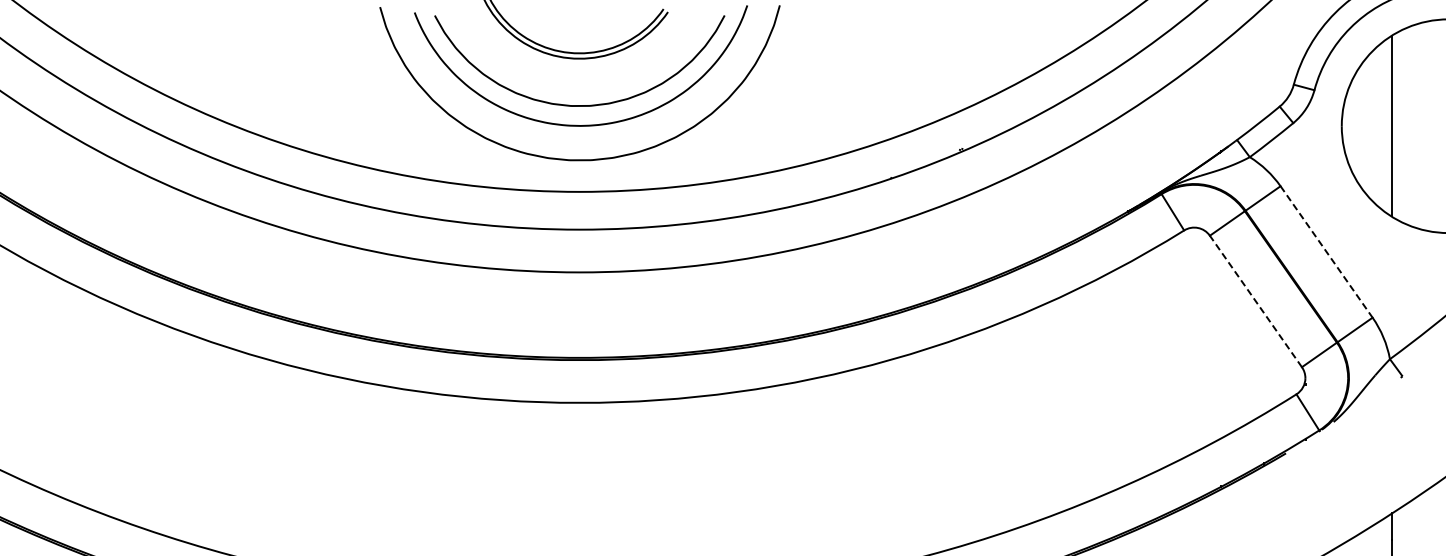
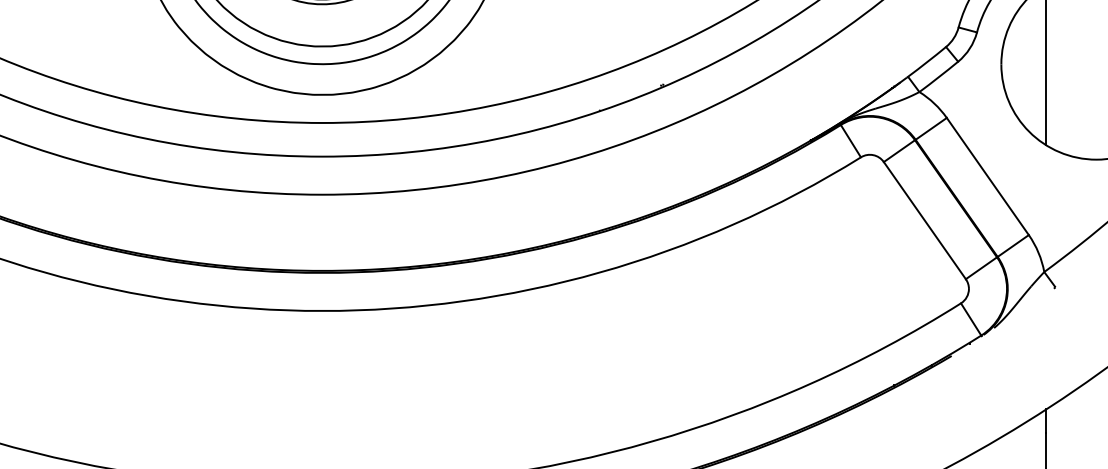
line: (1326, 252) -> (987, 176), dashed -> solid
line: (1255, 301) -> (924, 220), dashed -> solid

